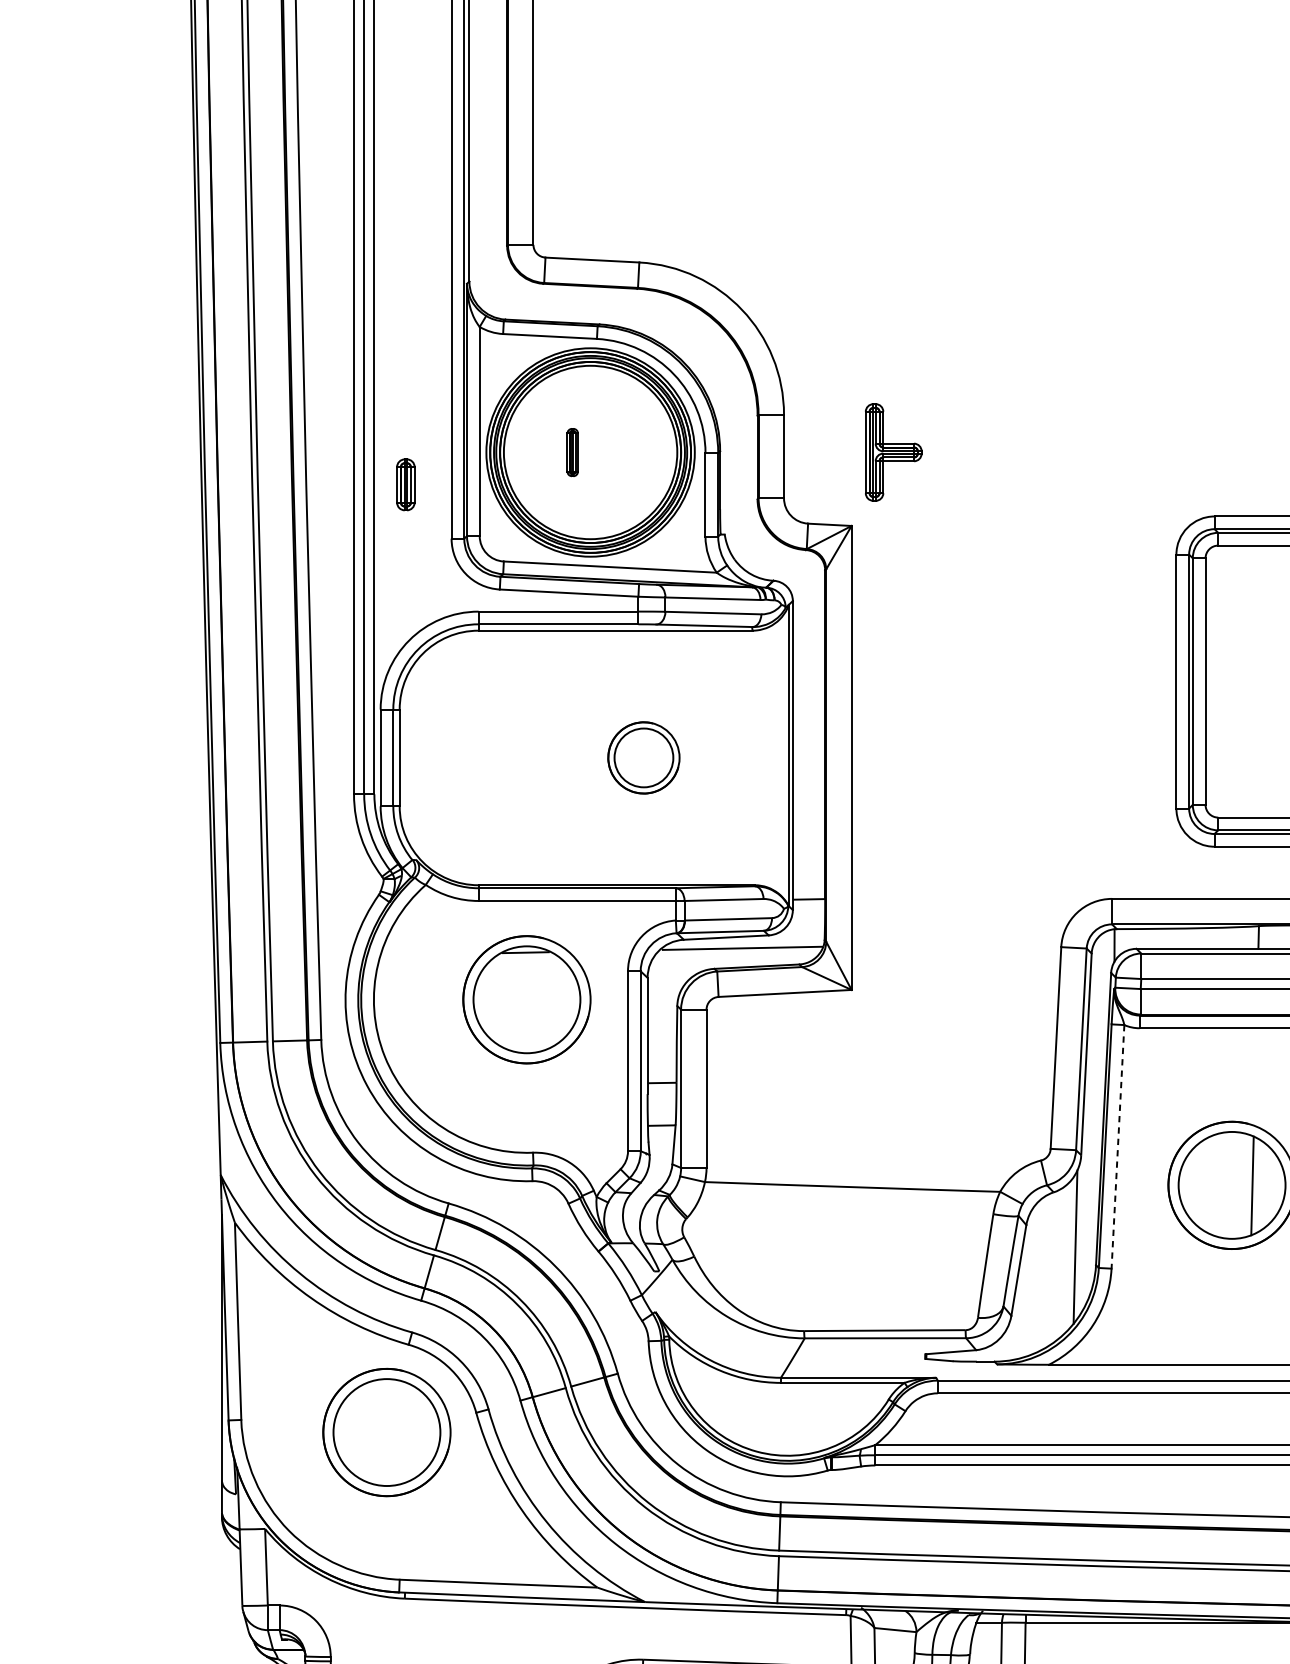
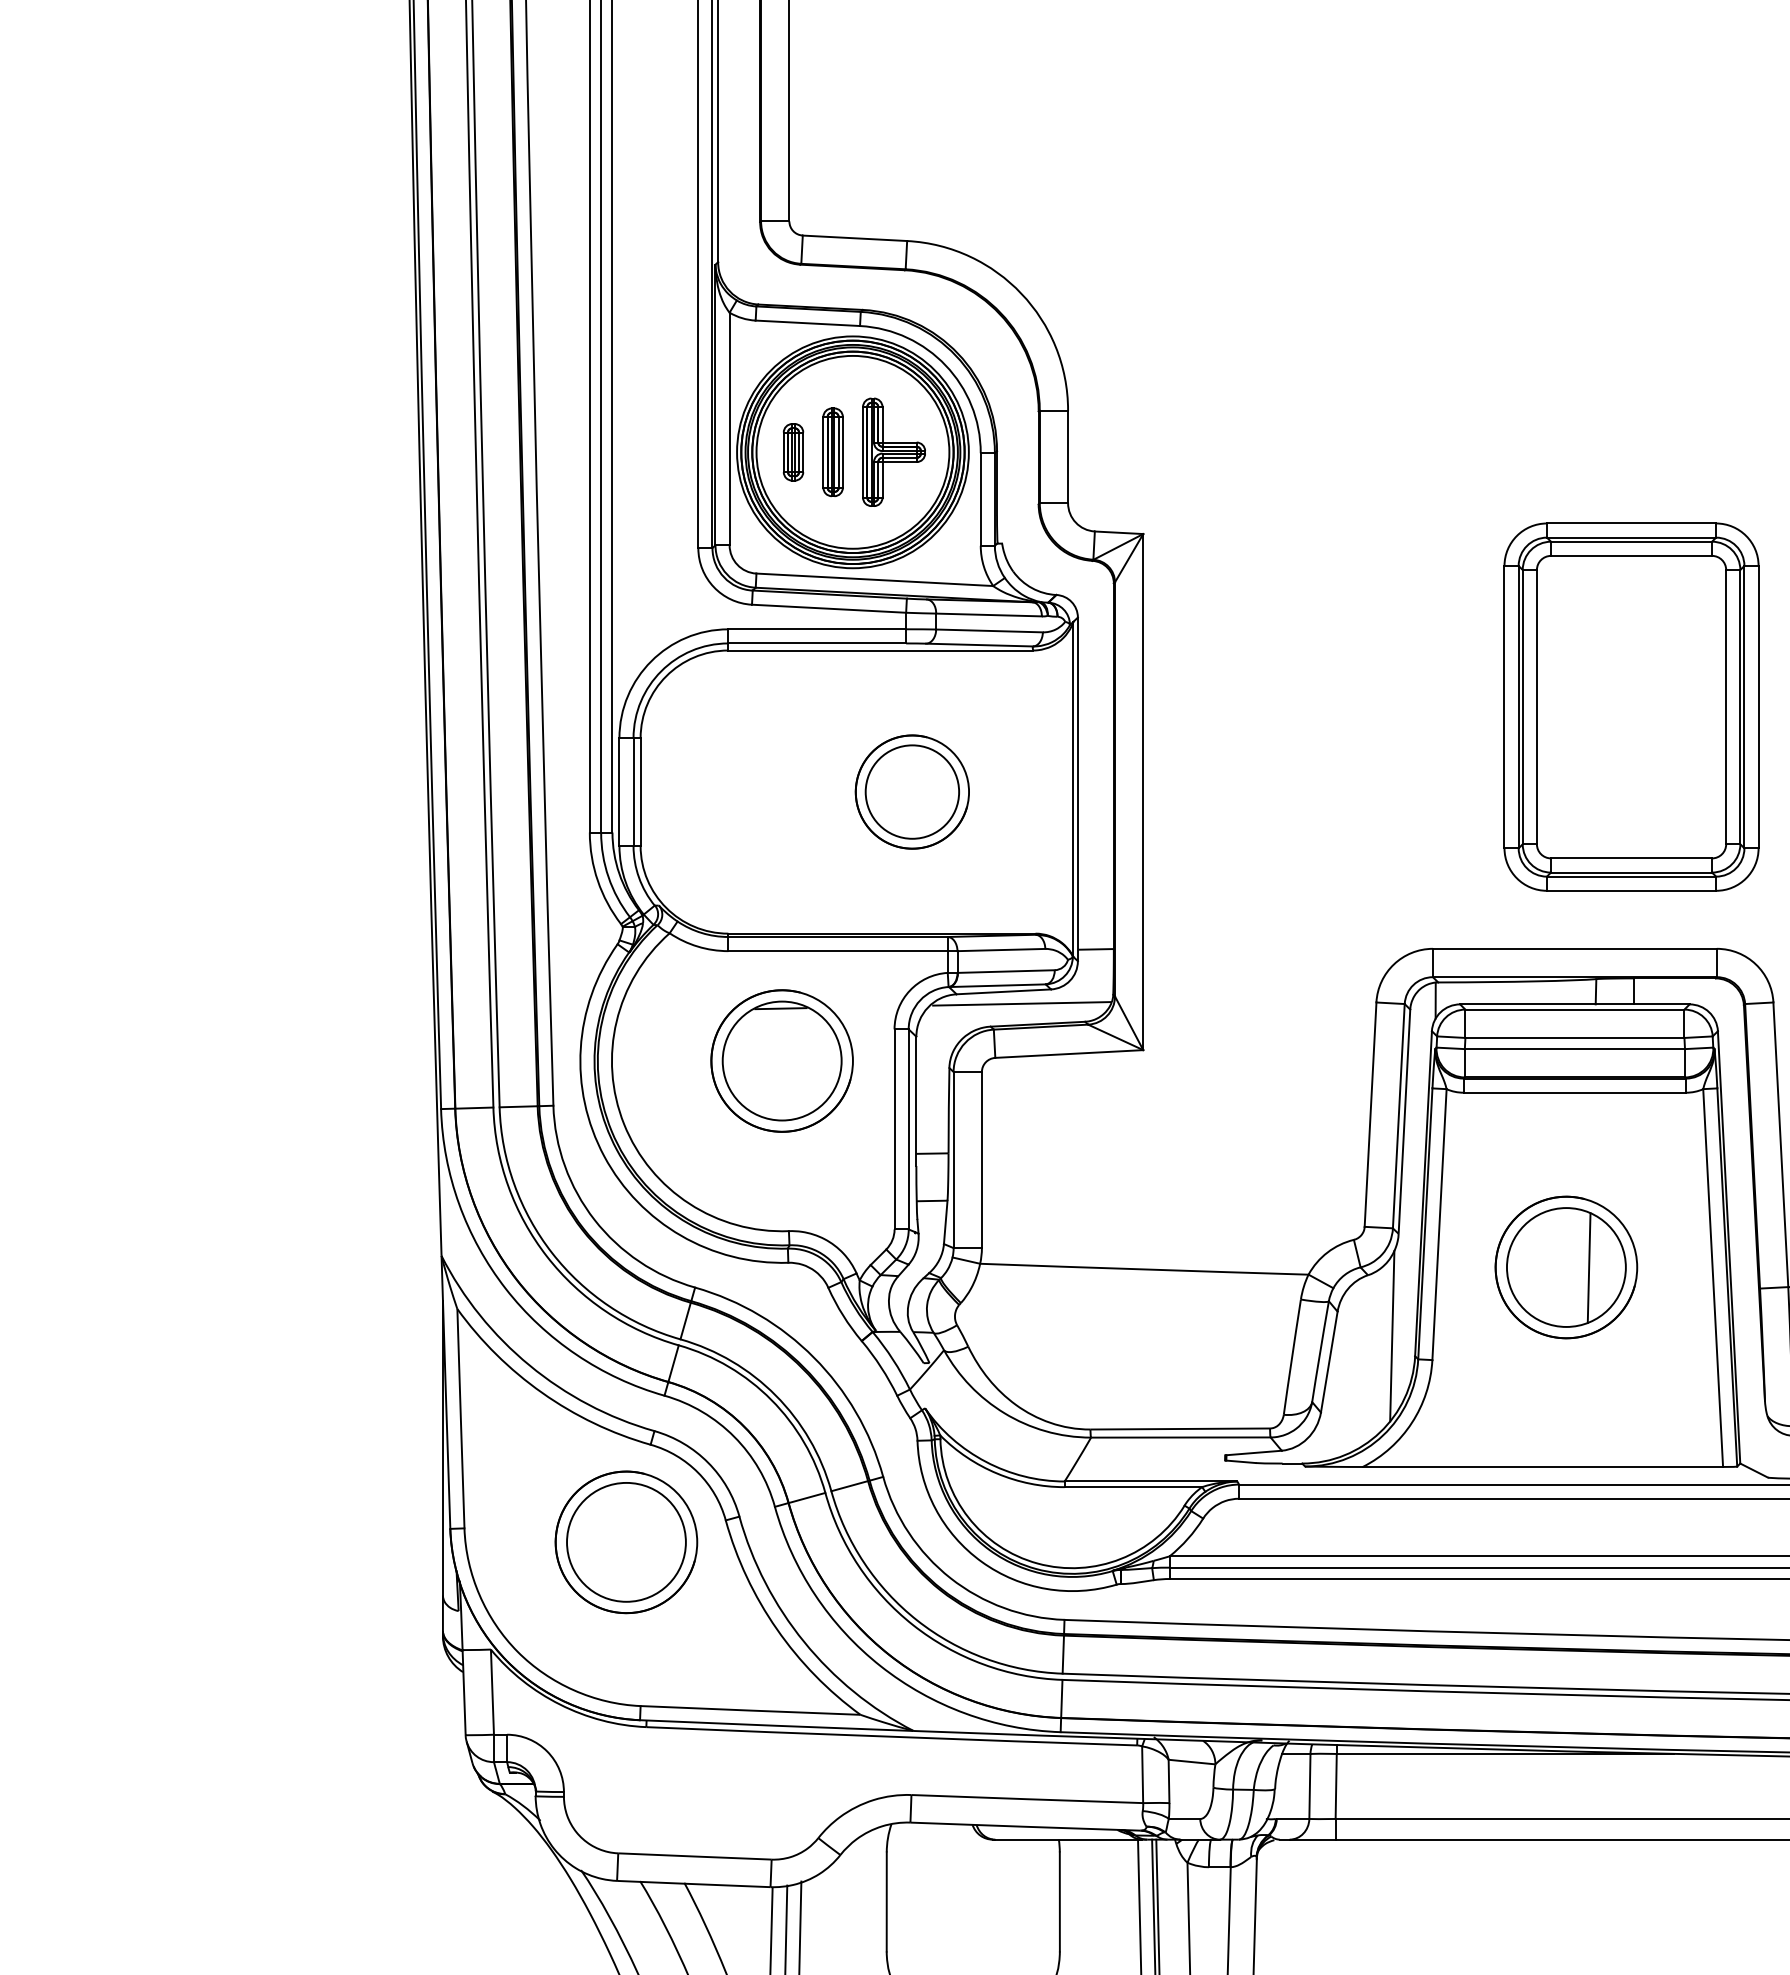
part: (893, 451) -> (893, 451), moved
part: (572, 452) -> (832, 452), size x1.67
part: (405, 485) -> (793, 452), moved
part: (643, 757) -> (911, 791), size x1.43
line: (1117, 1146) -> (1439, 1224), dashed -> solid

